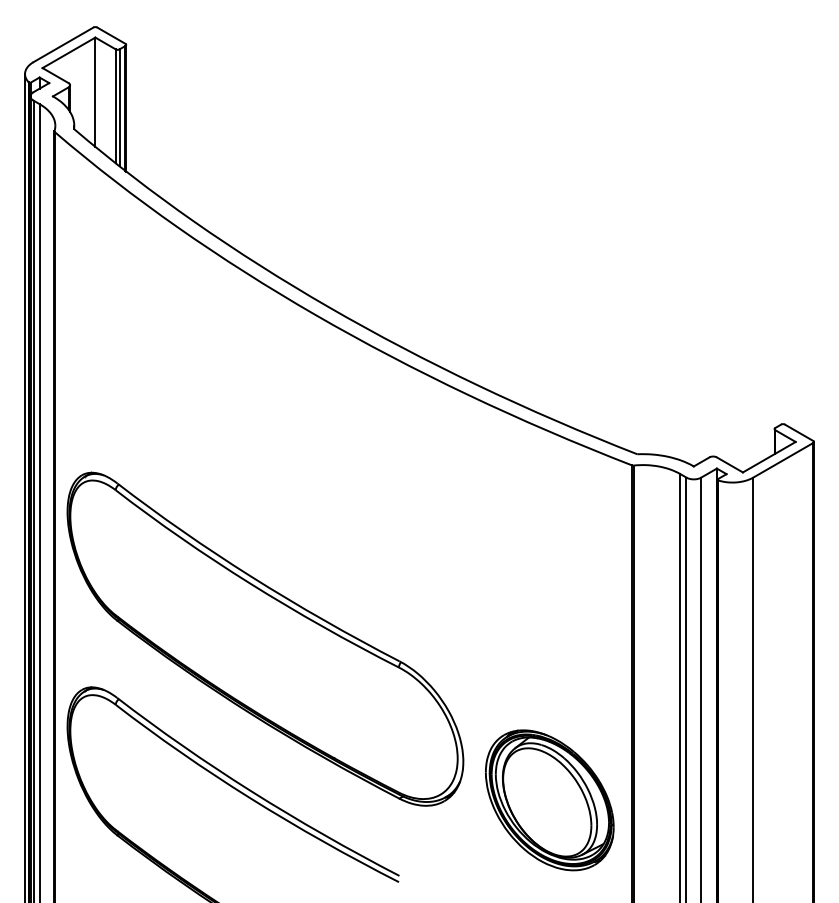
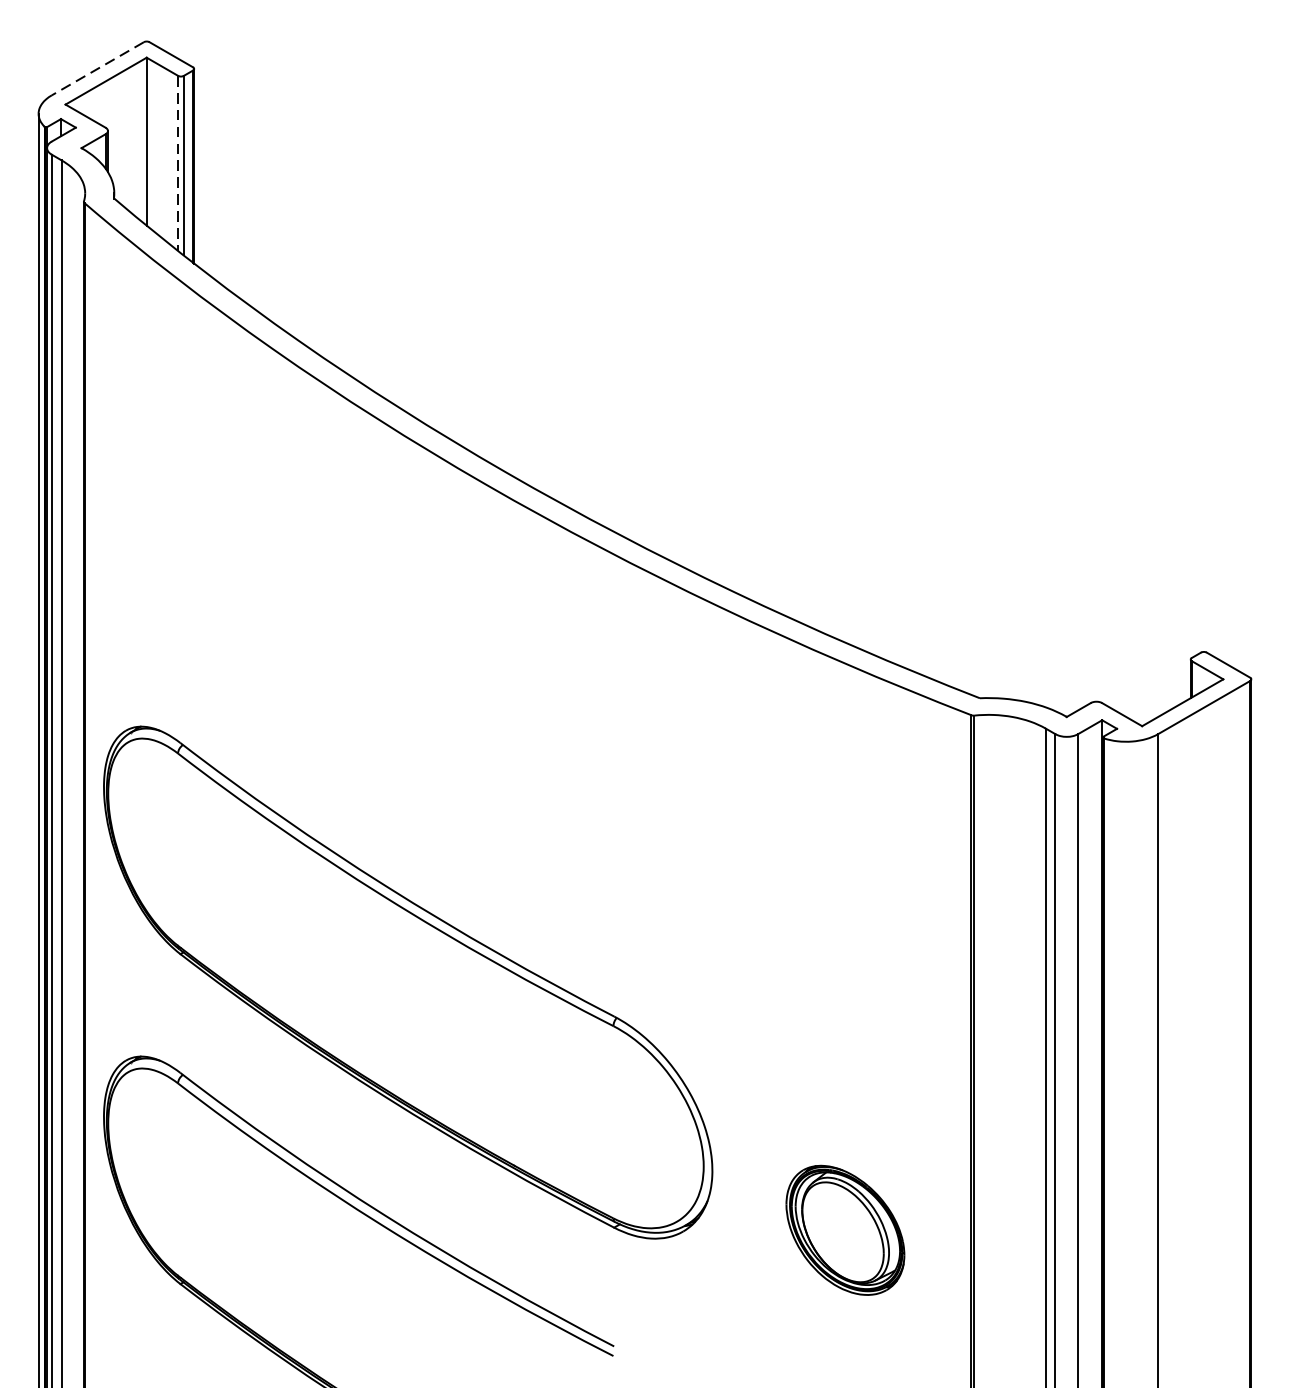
line: (63, 44) -> (97, 68), solid -> dashed
line: (115, 106) -> (177, 163), solid -> dashed
part: (549, 800) -> (844, 1230), size x0.6

